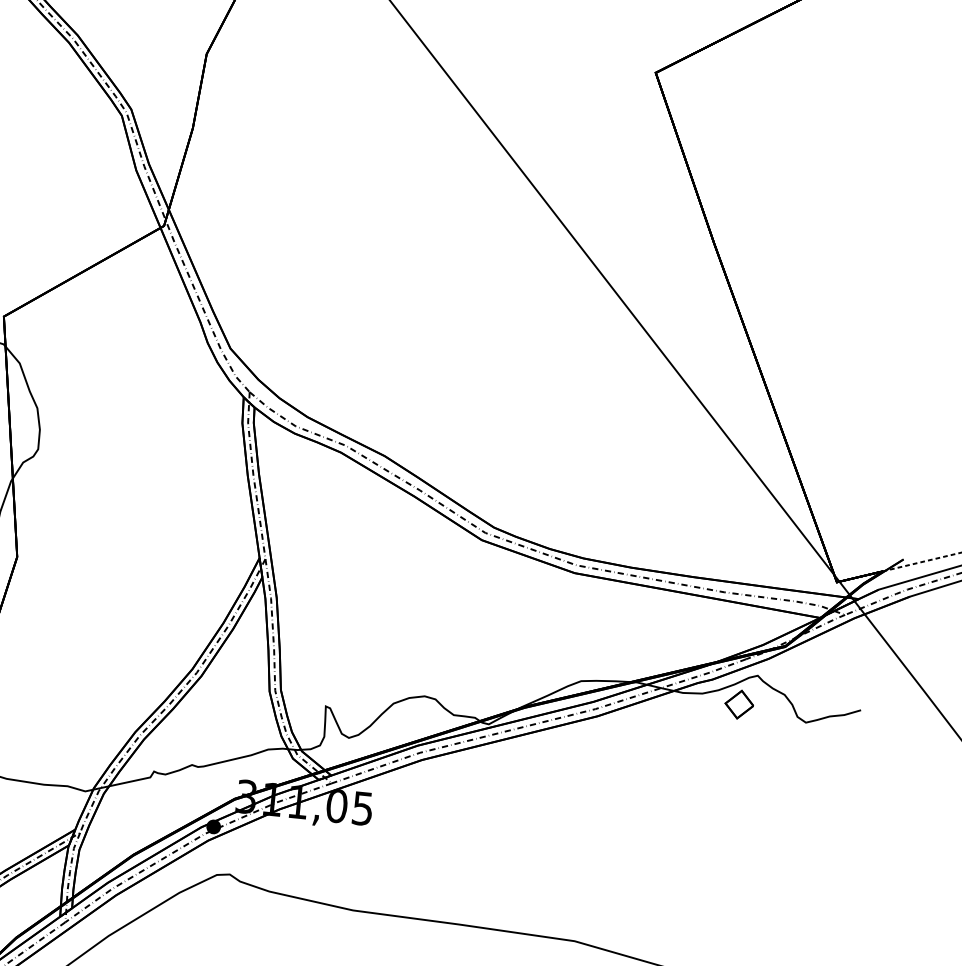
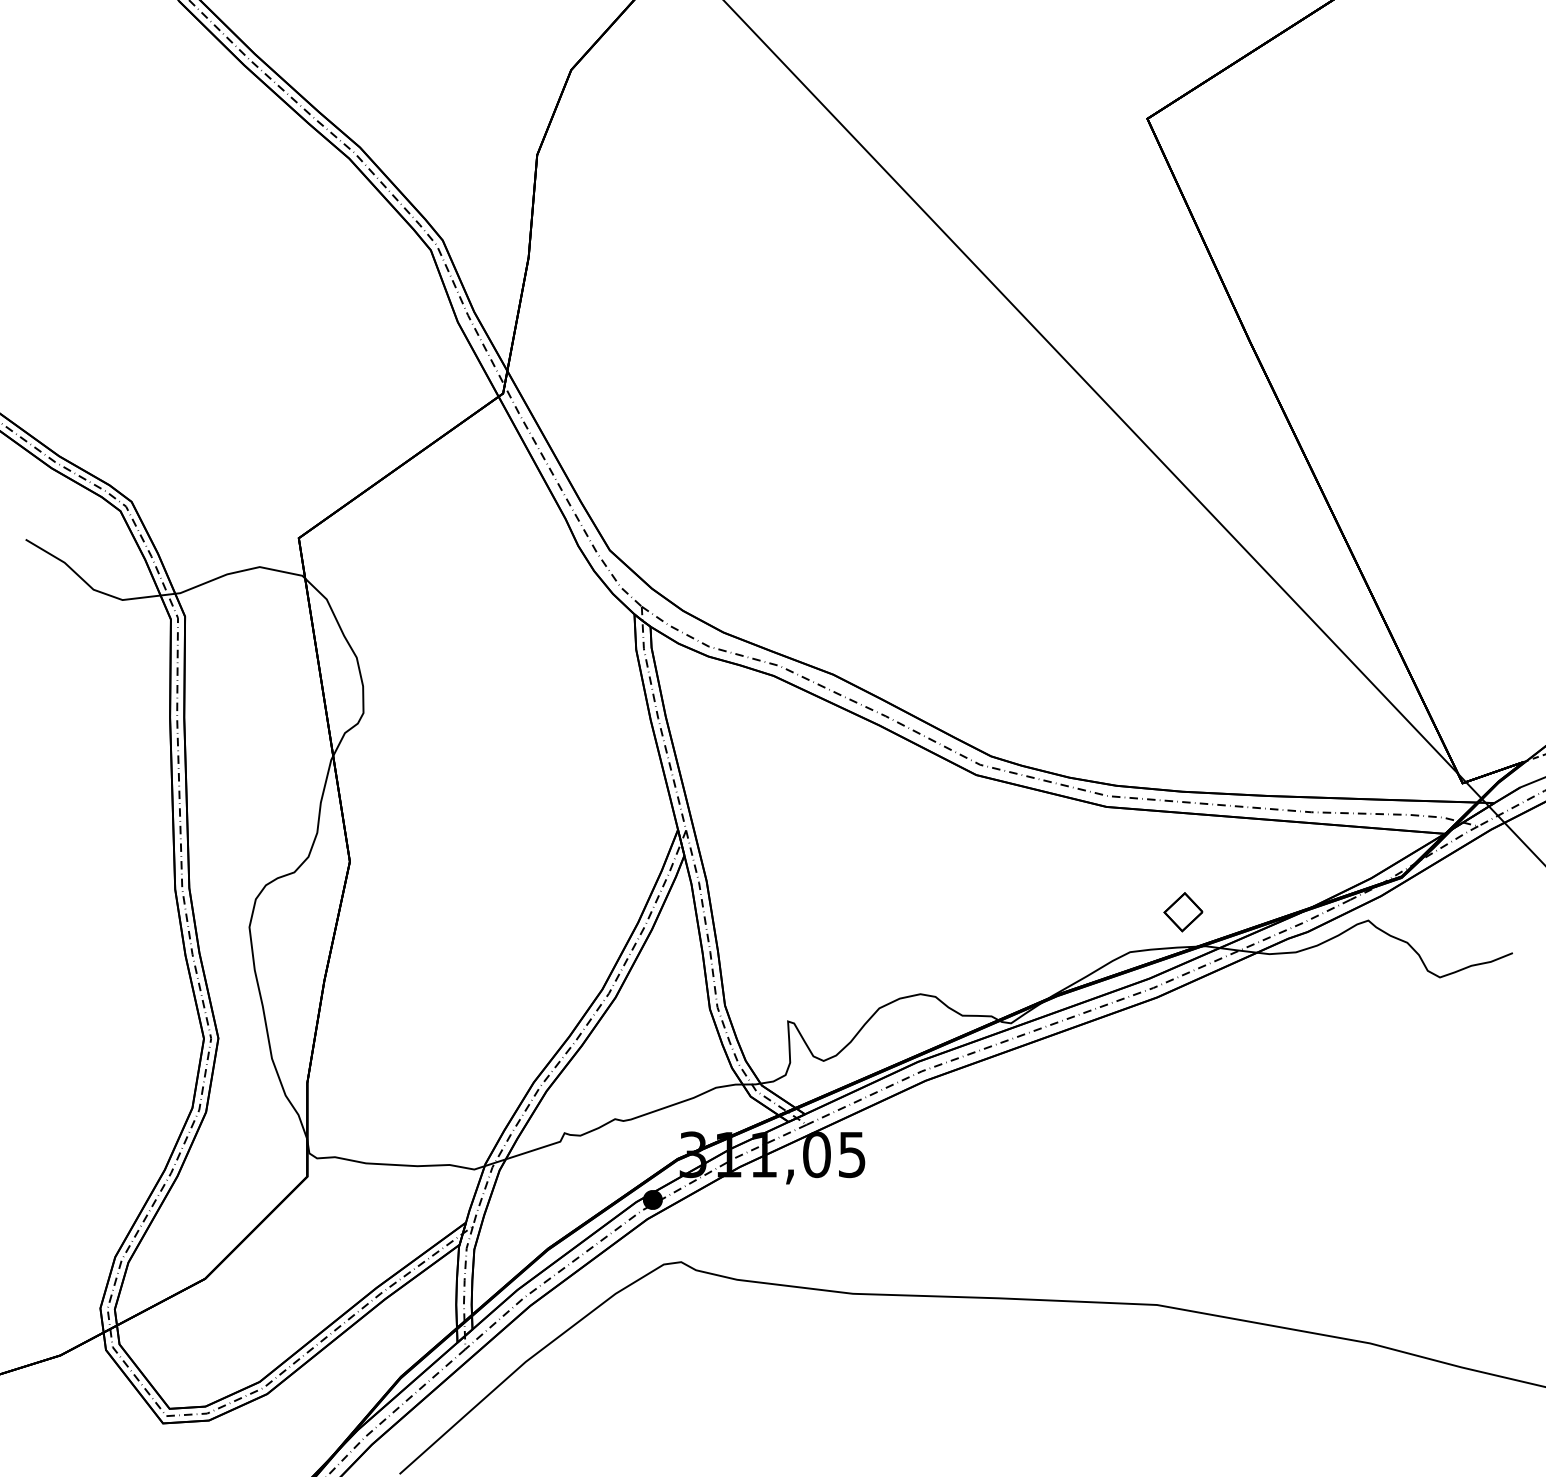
part: (739, 704) -> (1183, 912), moved

